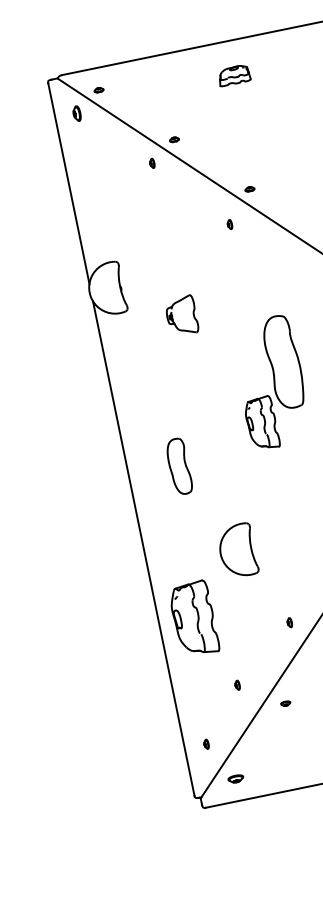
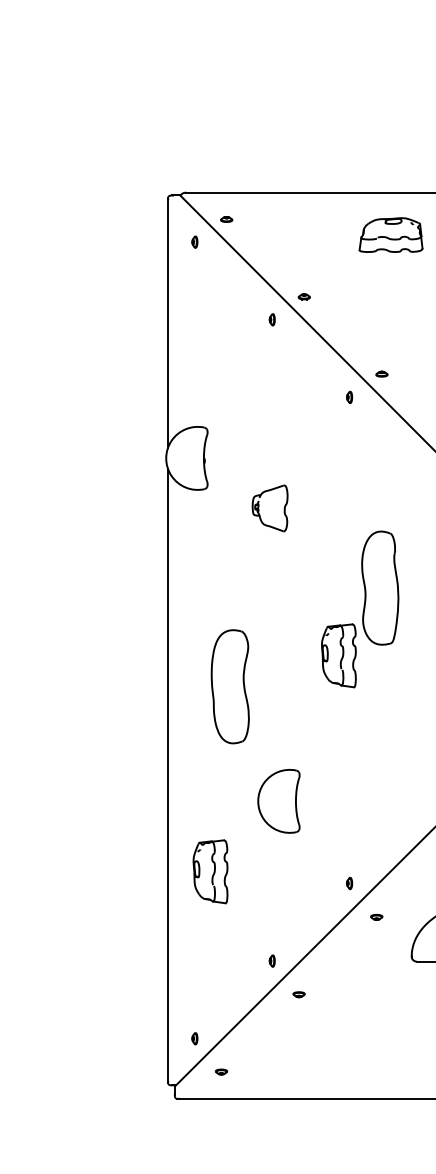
part: (233, 75) -> (390, 234), size x1.67
part: (76, 113) -> (194, 241), size x0.62
part: (229, 223) -> (349, 396), moved
part: (178, 466) -> (229, 686), size x1.67
part: (193, 618) -> (210, 871), size x0.71
part: (289, 622) -> (349, 883), moved
part: (236, 684) -> (271, 960), moved
part: (206, 744) -> (194, 1038), moved
part: (235, 778) -> (221, 1071), size x0.62

